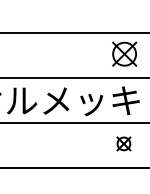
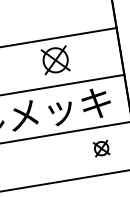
part: (124, 53) -> (55, 59), moved

